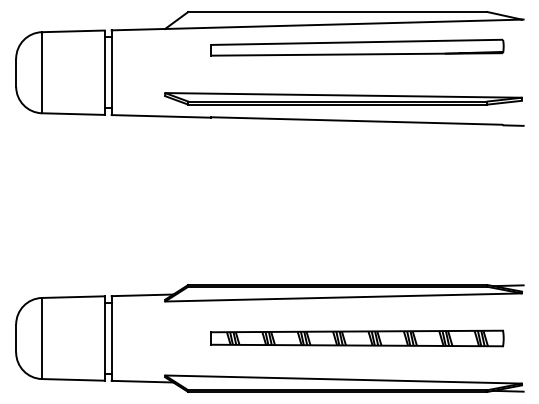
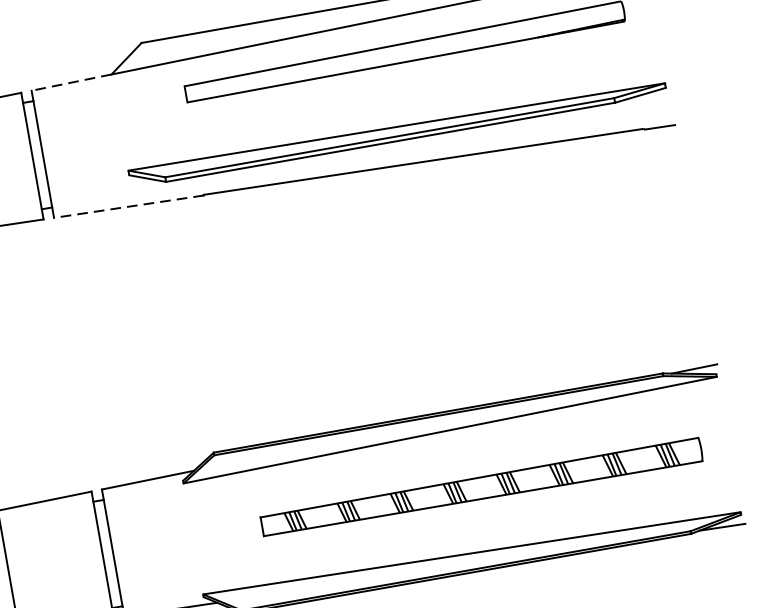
line: (138, 29) -> (71, 82), solid -> dashed
line: (161, 116) -> (129, 206), solid -> dashed

